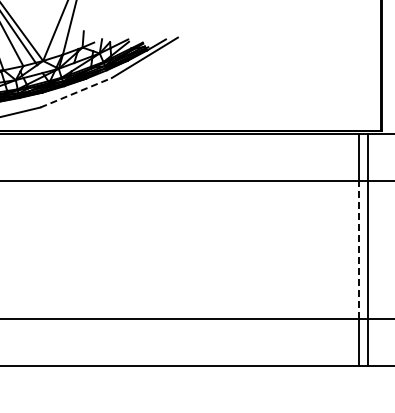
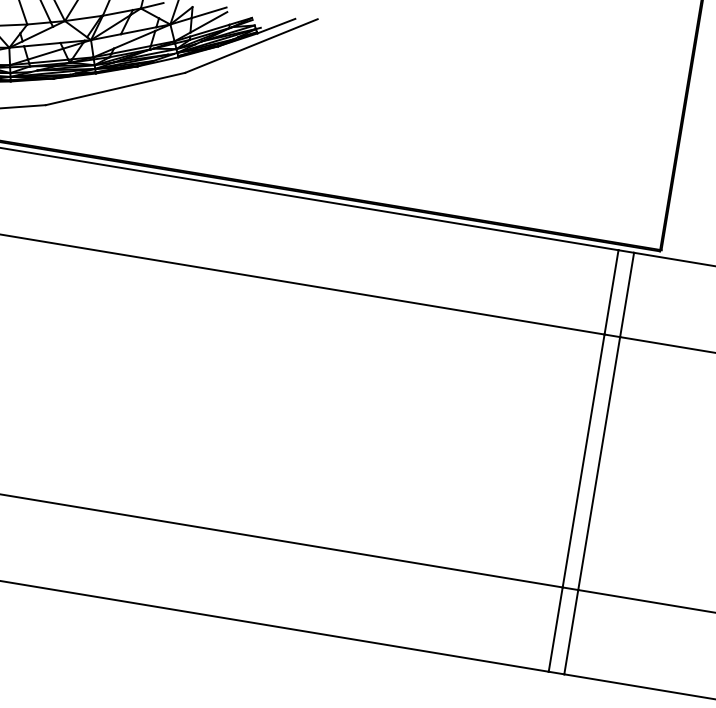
line: (76, 92) -> (116, 88), dashed -> solid
line: (358, 249) -> (582, 459), dashed -> solid

